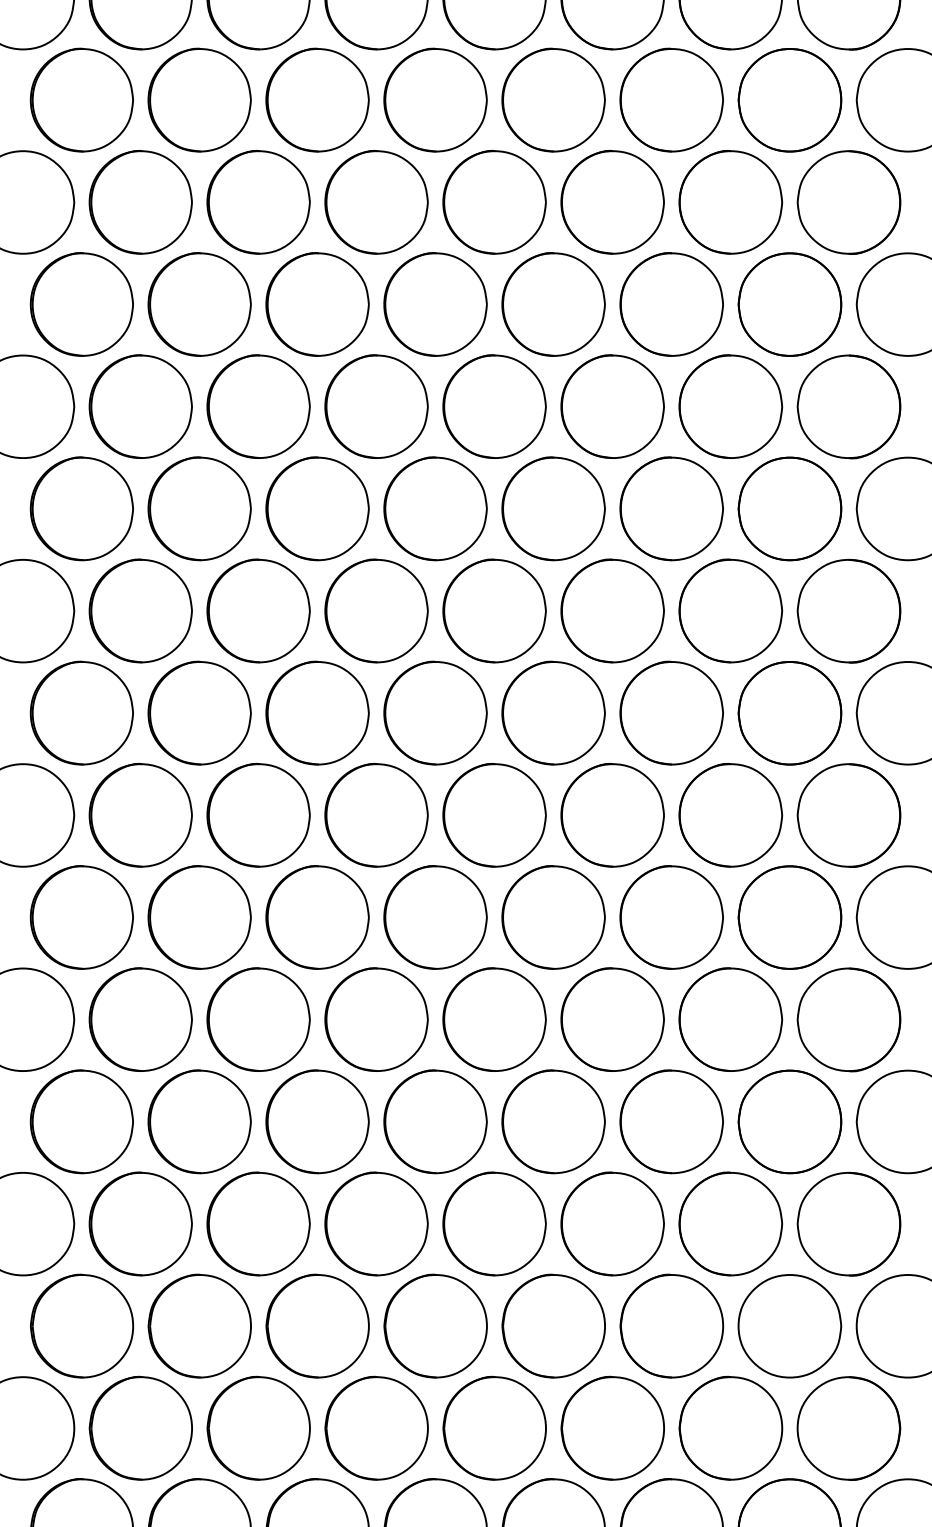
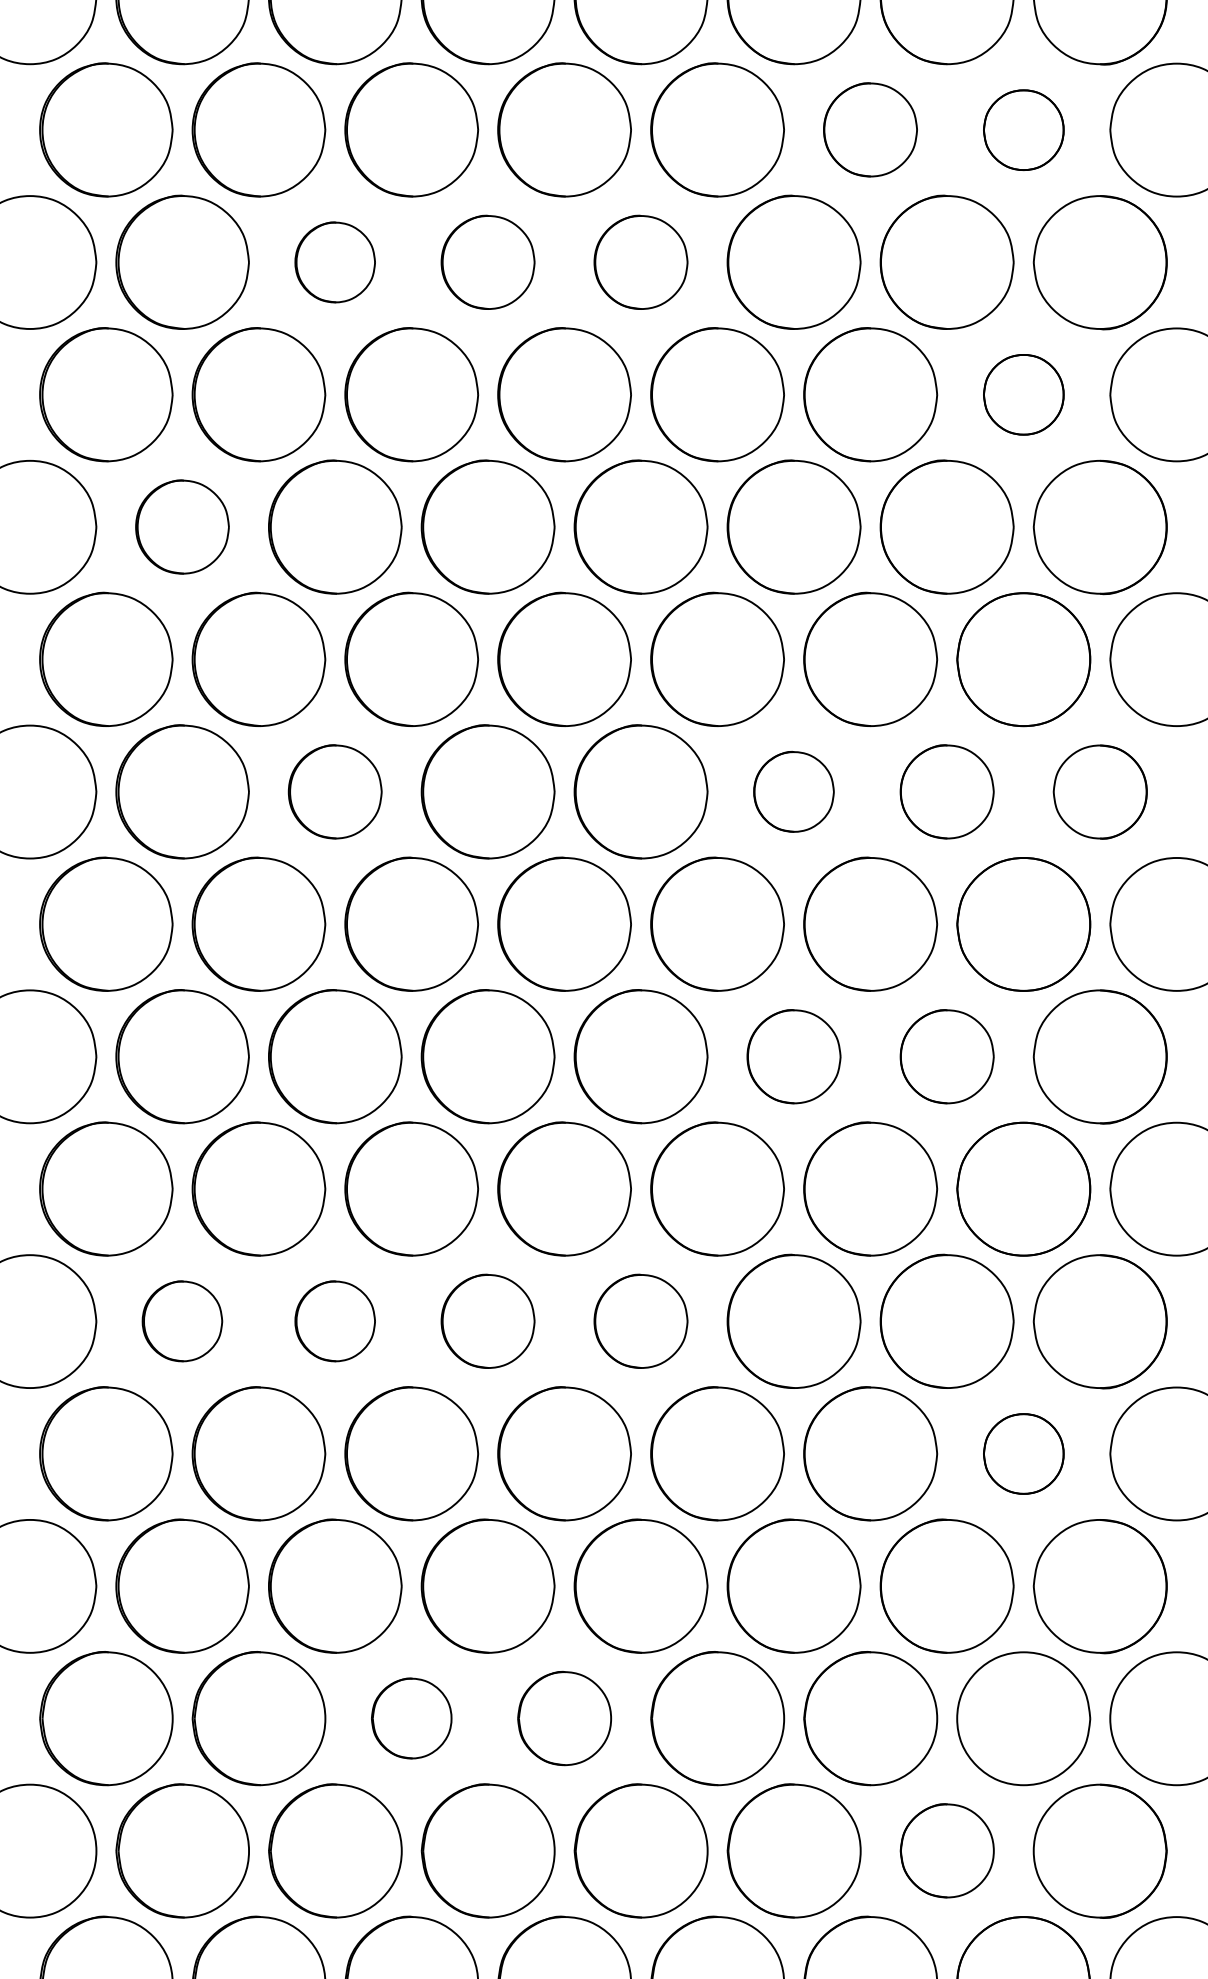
part: (671, 99) -> (870, 129), size x0.7
part: (789, 100) -> (1023, 130), size x0.6
part: (258, 202) -> (335, 262), size x0.6
part: (376, 202) -> (488, 262), size x0.7
part: (494, 202) -> (640, 262), size x0.7
part: (789, 304) -> (1023, 394), size x0.6
part: (140, 406) -> (182, 526), size x0.7
part: (258, 610) -> (335, 791), size x0.7
part: (612, 610) -> (793, 791), size x0.6
part: (730, 610) -> (946, 791), size x0.7
part: (848, 610) -> (1099, 791), size x0.7
part: (612, 815) -> (793, 1056), size x0.7
part: (730, 815) -> (946, 1056), size x0.7
part: (140, 1019) -> (182, 1321), size x0.6
part: (258, 1019) -> (335, 1321), size x0.6
part: (376, 1019) -> (488, 1321), size x0.7
part: (494, 1019) -> (640, 1321), size x0.7
part: (789, 1121) -> (1023, 1453), size x0.6
part: (317, 1325) -> (411, 1717), size x0.6
part: (435, 1325) -> (564, 1717), size x0.7
part: (730, 1427) -> (946, 1849), size x0.7

